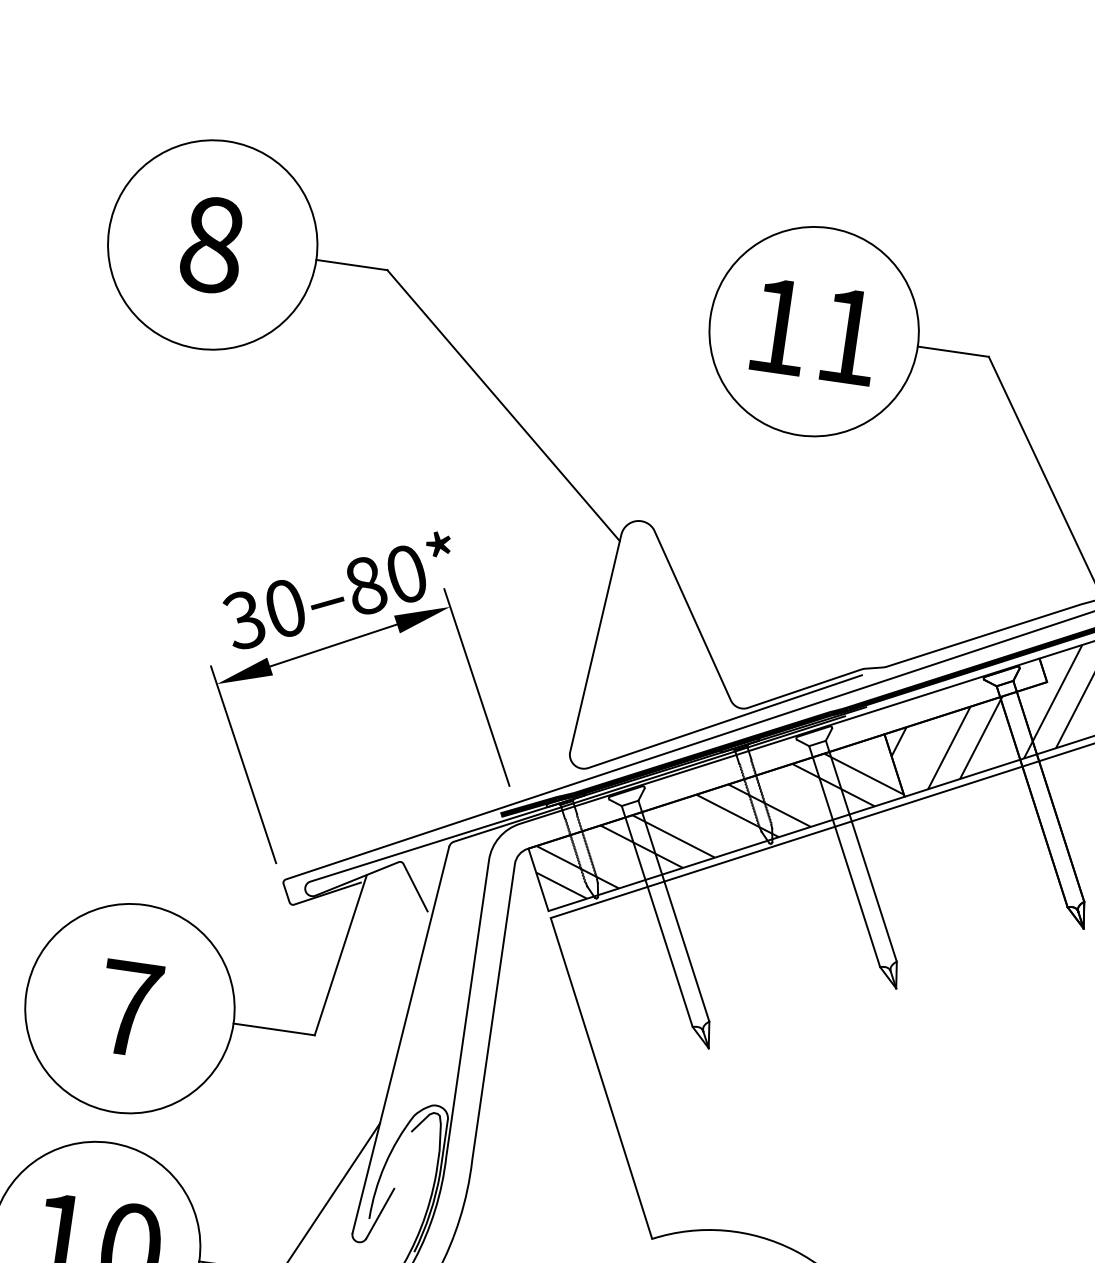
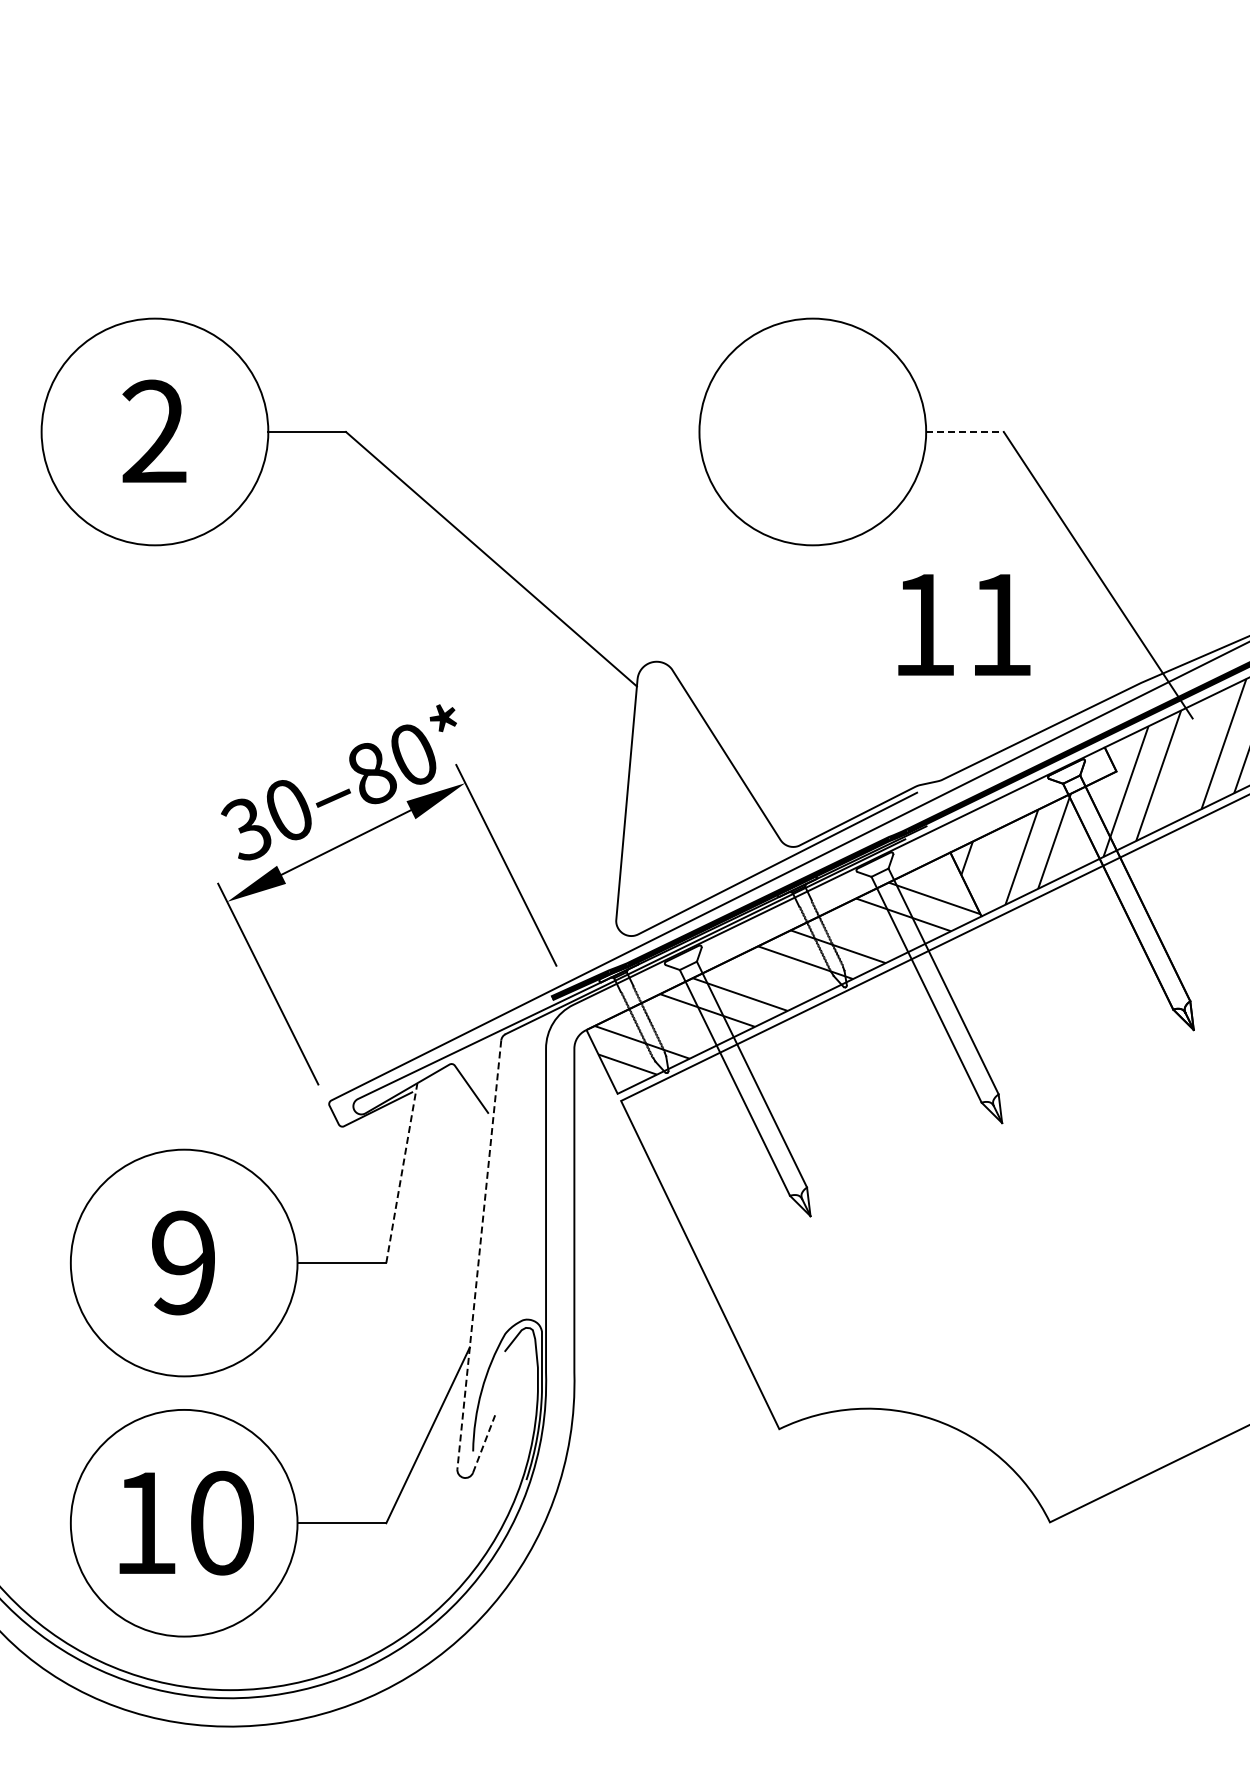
text: (212, 244) -> (154, 431), 8 -> 2
text: (815, 331) -> (964, 624), moved
line: (953, 351) -> (965, 431), solid -> dashed
line: (340, 955) -> (401, 1173), solid -> dashed
text: (129, 1008) -> (183, 1262), 7 -> 9
line: (400, 1040) -> (479, 1255), solid -> dashed
line: (380, 1214) -> (484, 1444), solid -> dashed

